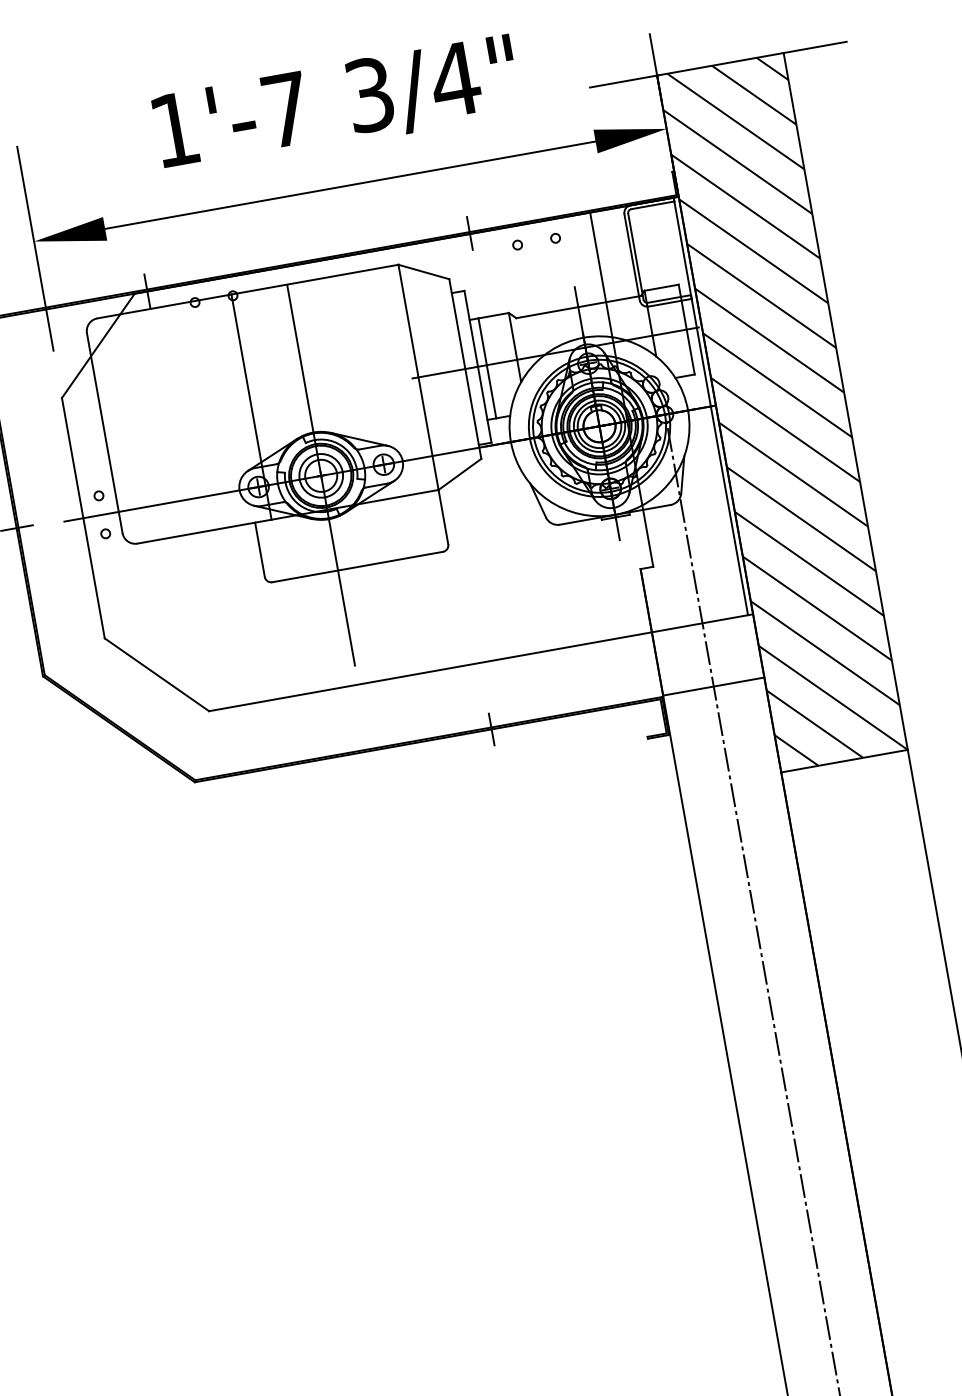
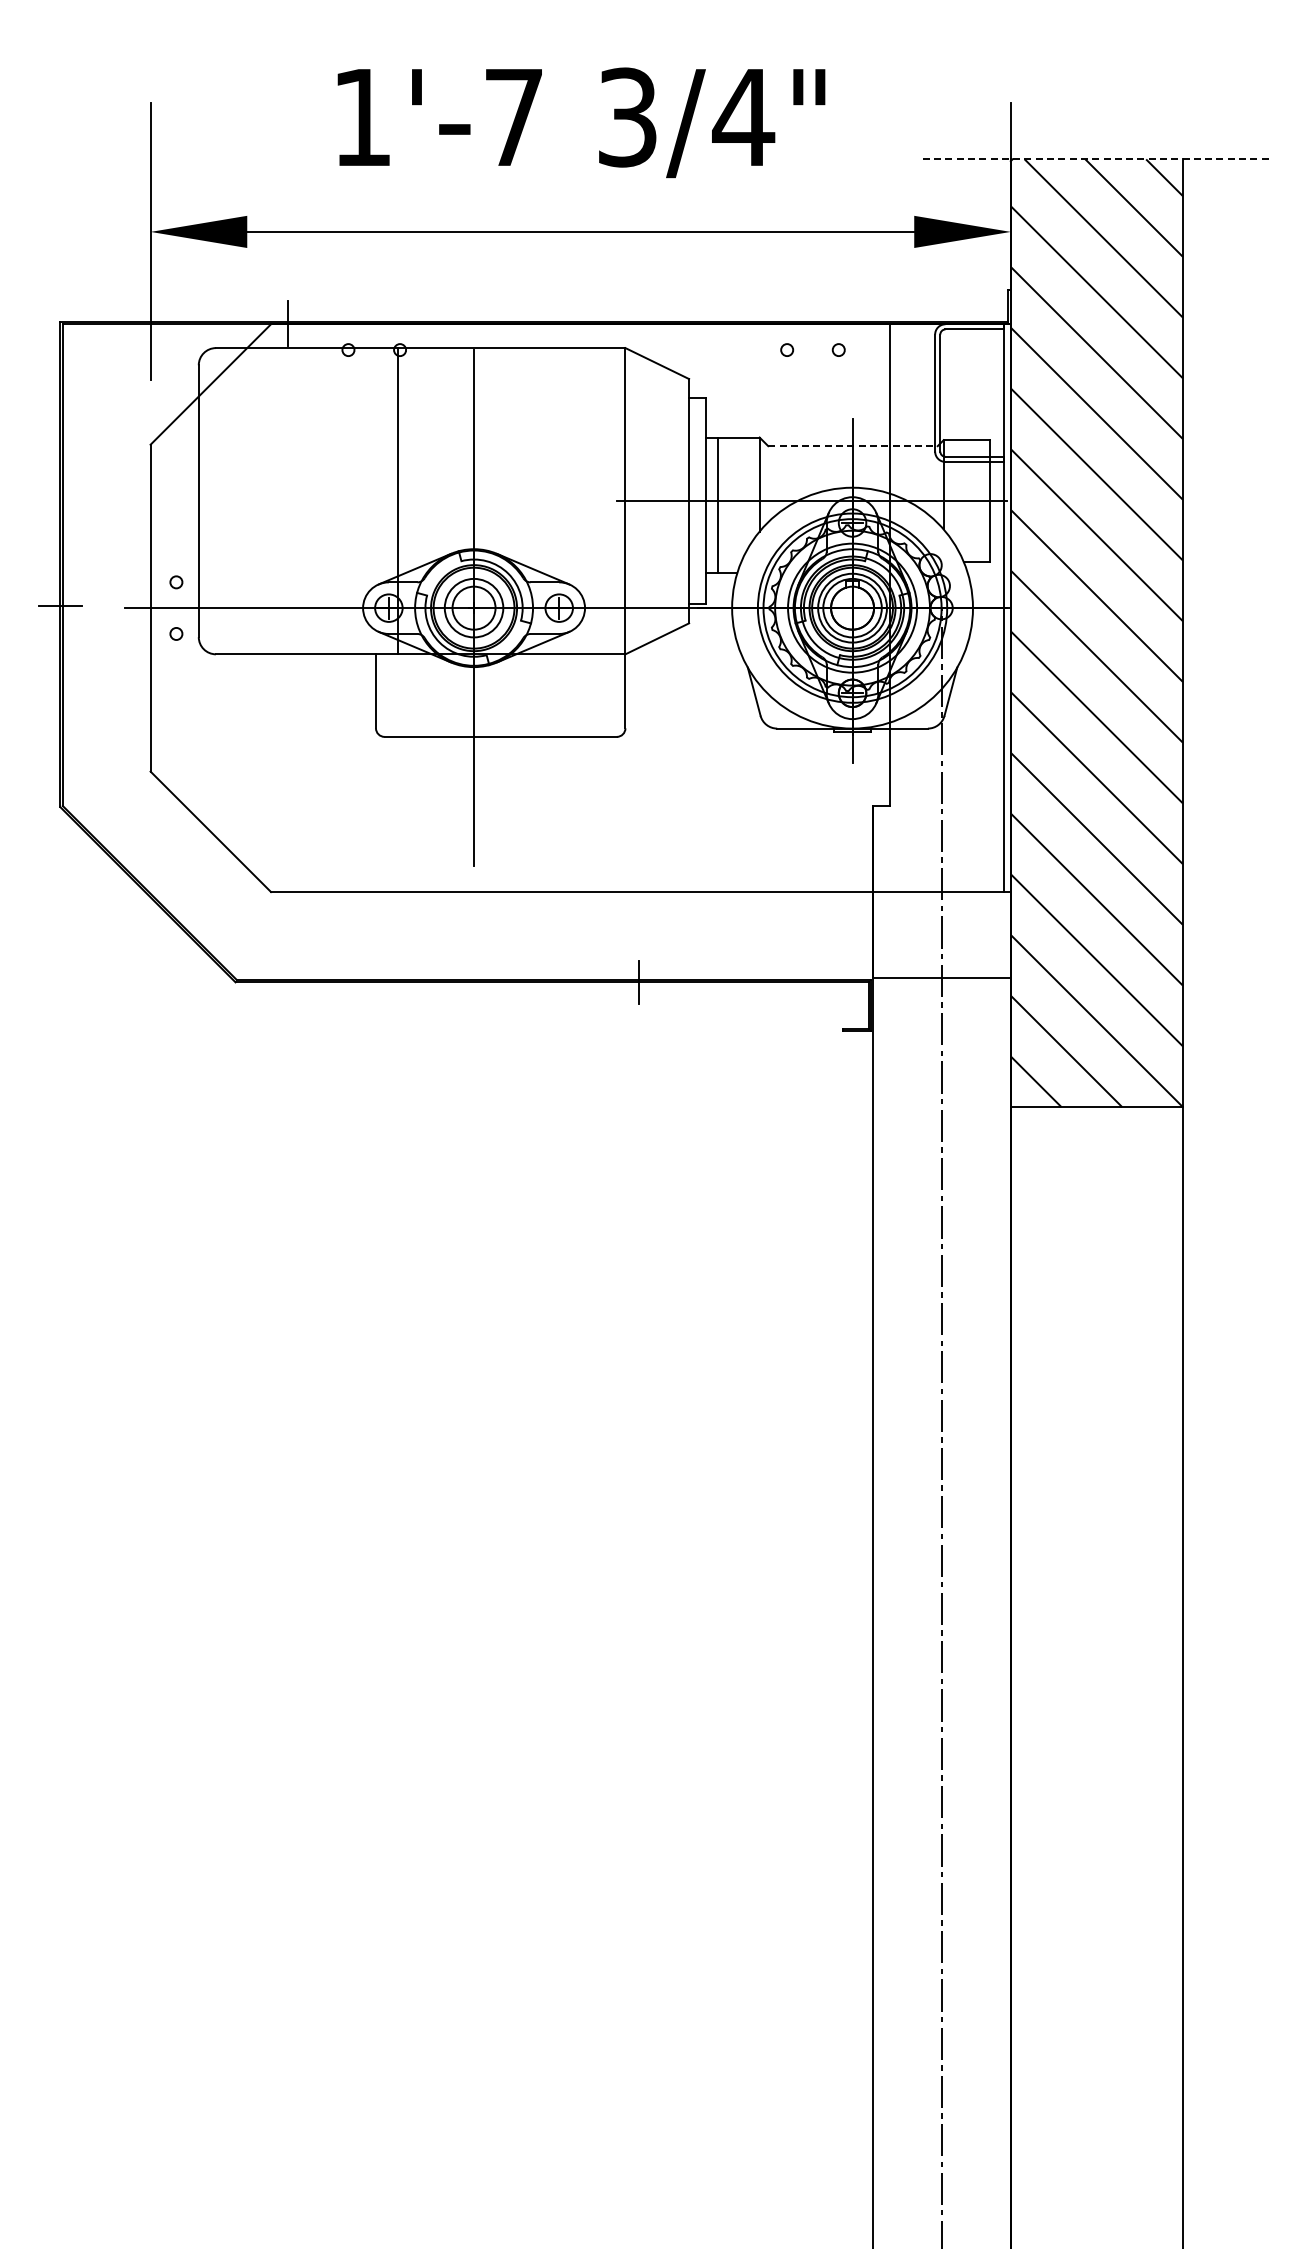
line: (718, 64) -> (1094, 159), solid -> dashed
line: (469, 233) -> (726, 323), removed
line: (578, 307) -> (852, 446), solid -> dashed

